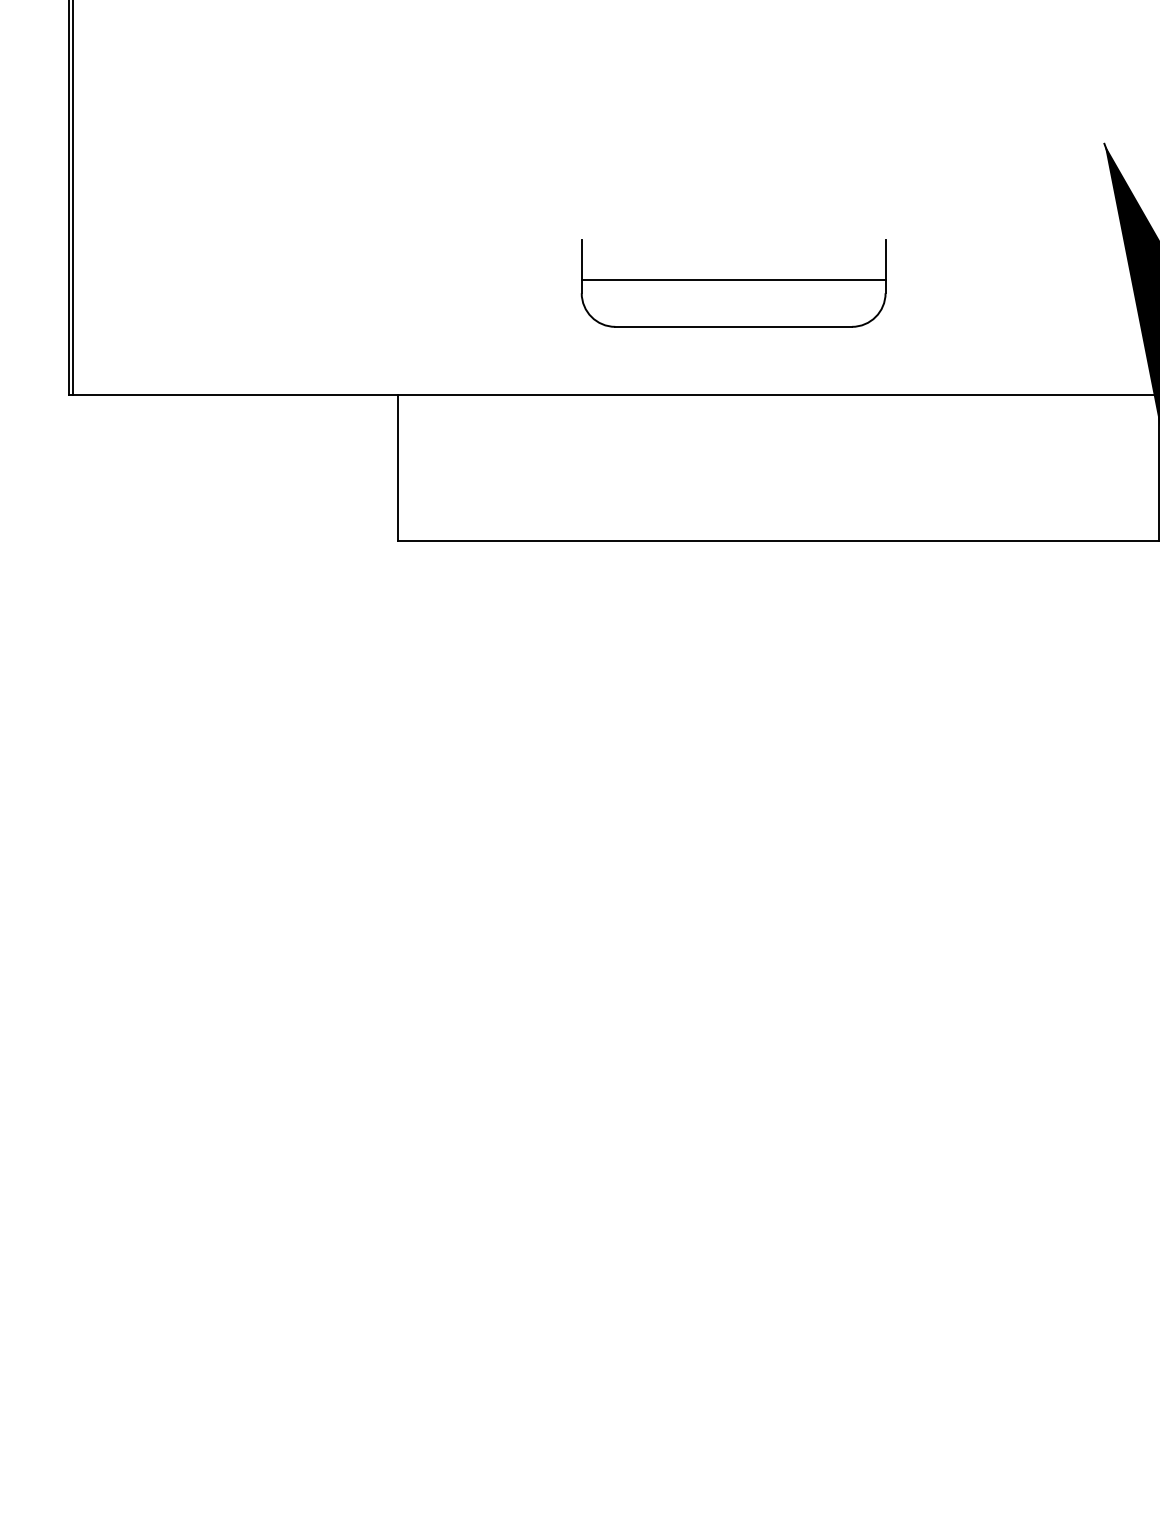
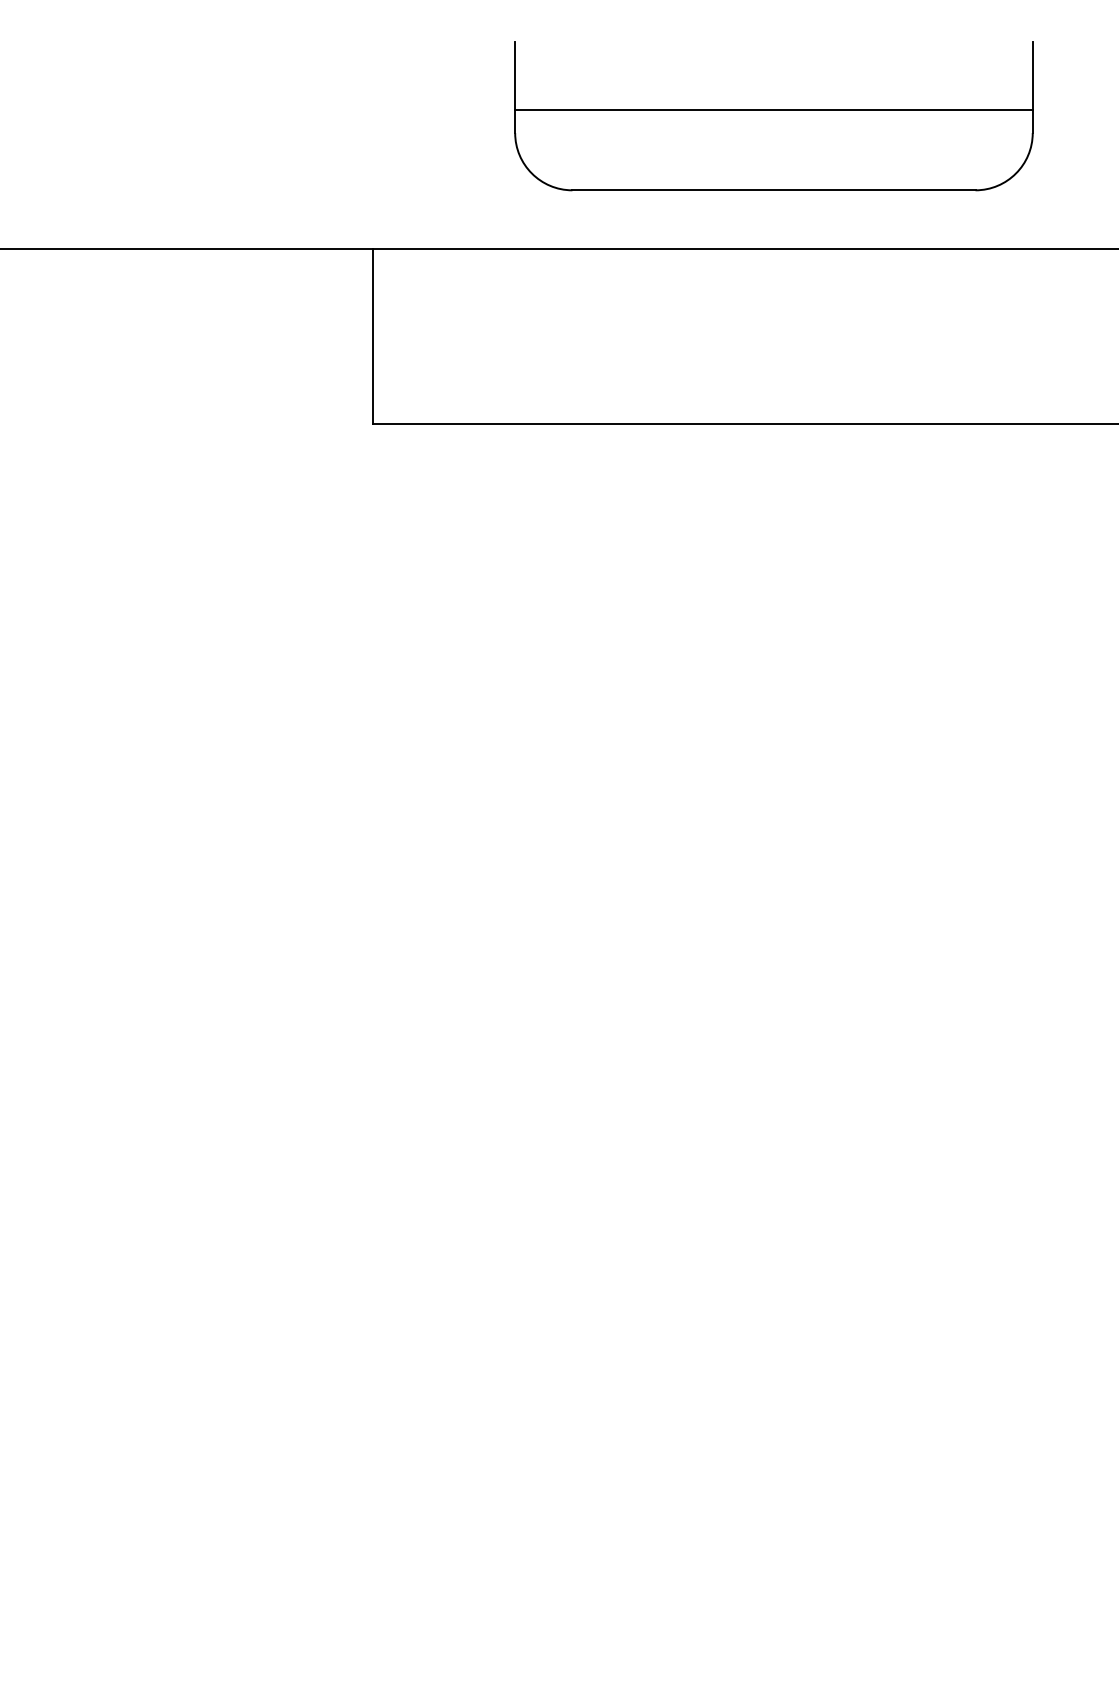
part: (733, 283) -> (773, 116), size x1.43

